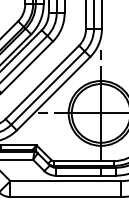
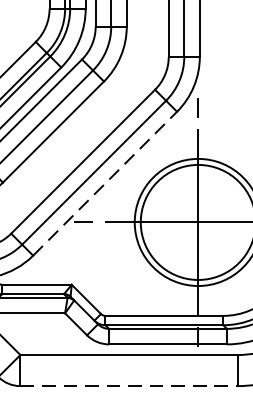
line: (53, 93) -> (104, 183), solid -> dashed
line: (66, 196) -> (130, 385), solid -> dashed

